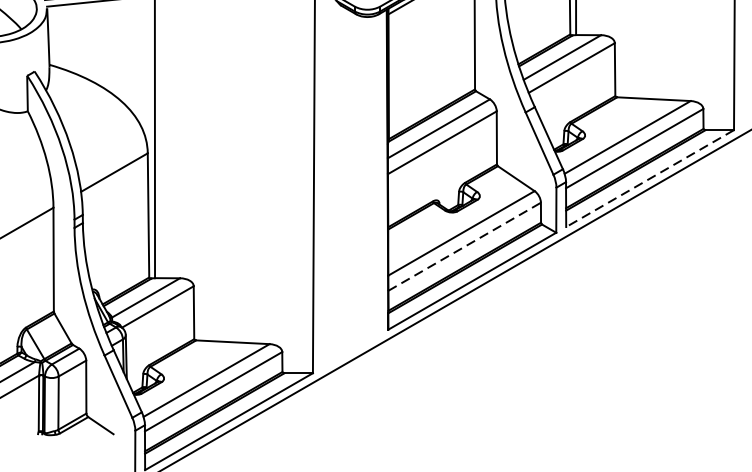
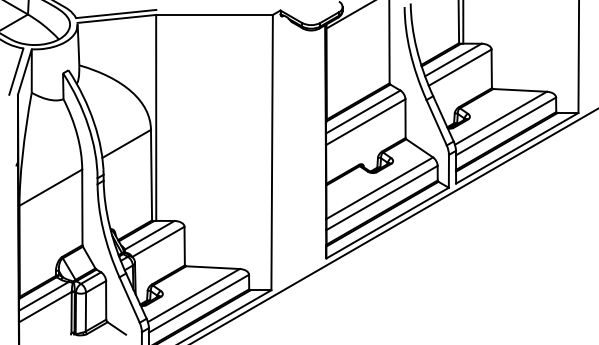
line: (650, 178) -> (517, 148), dashed -> solid
line: (465, 246) -> (382, 197), dashed -> solid

